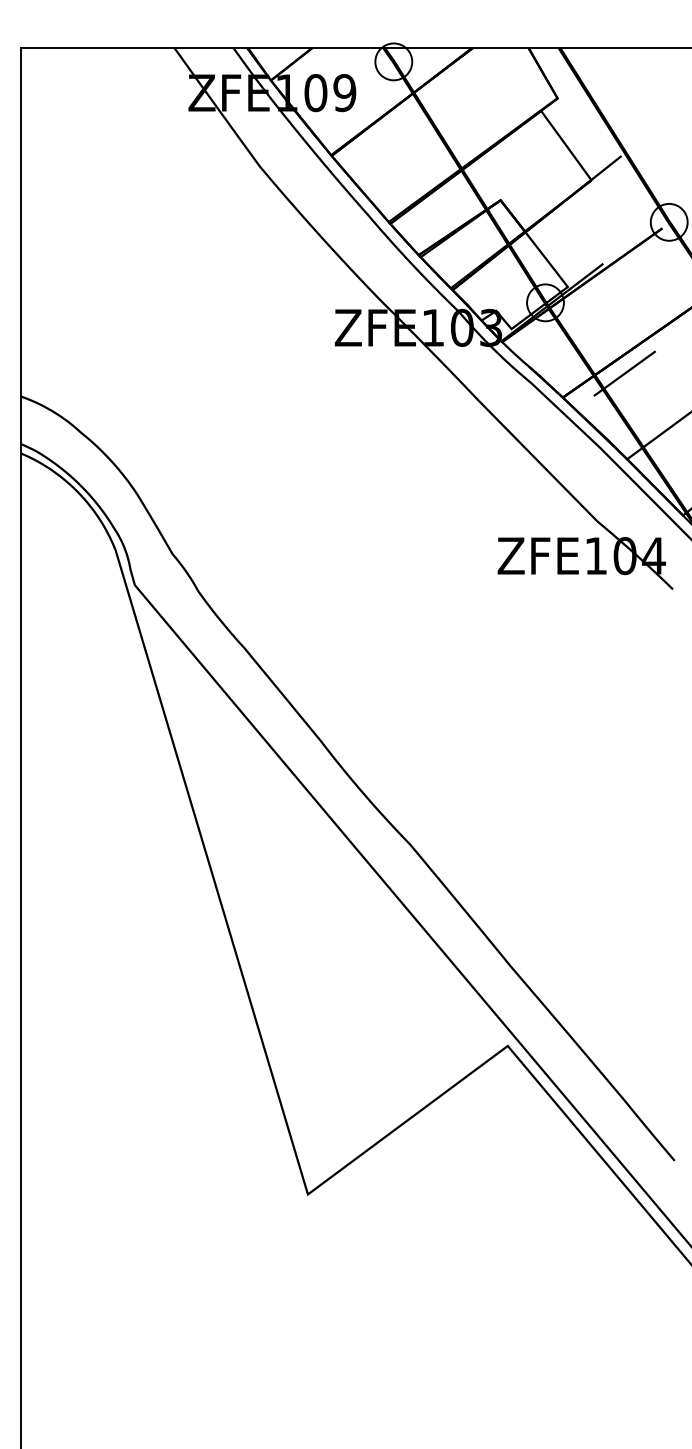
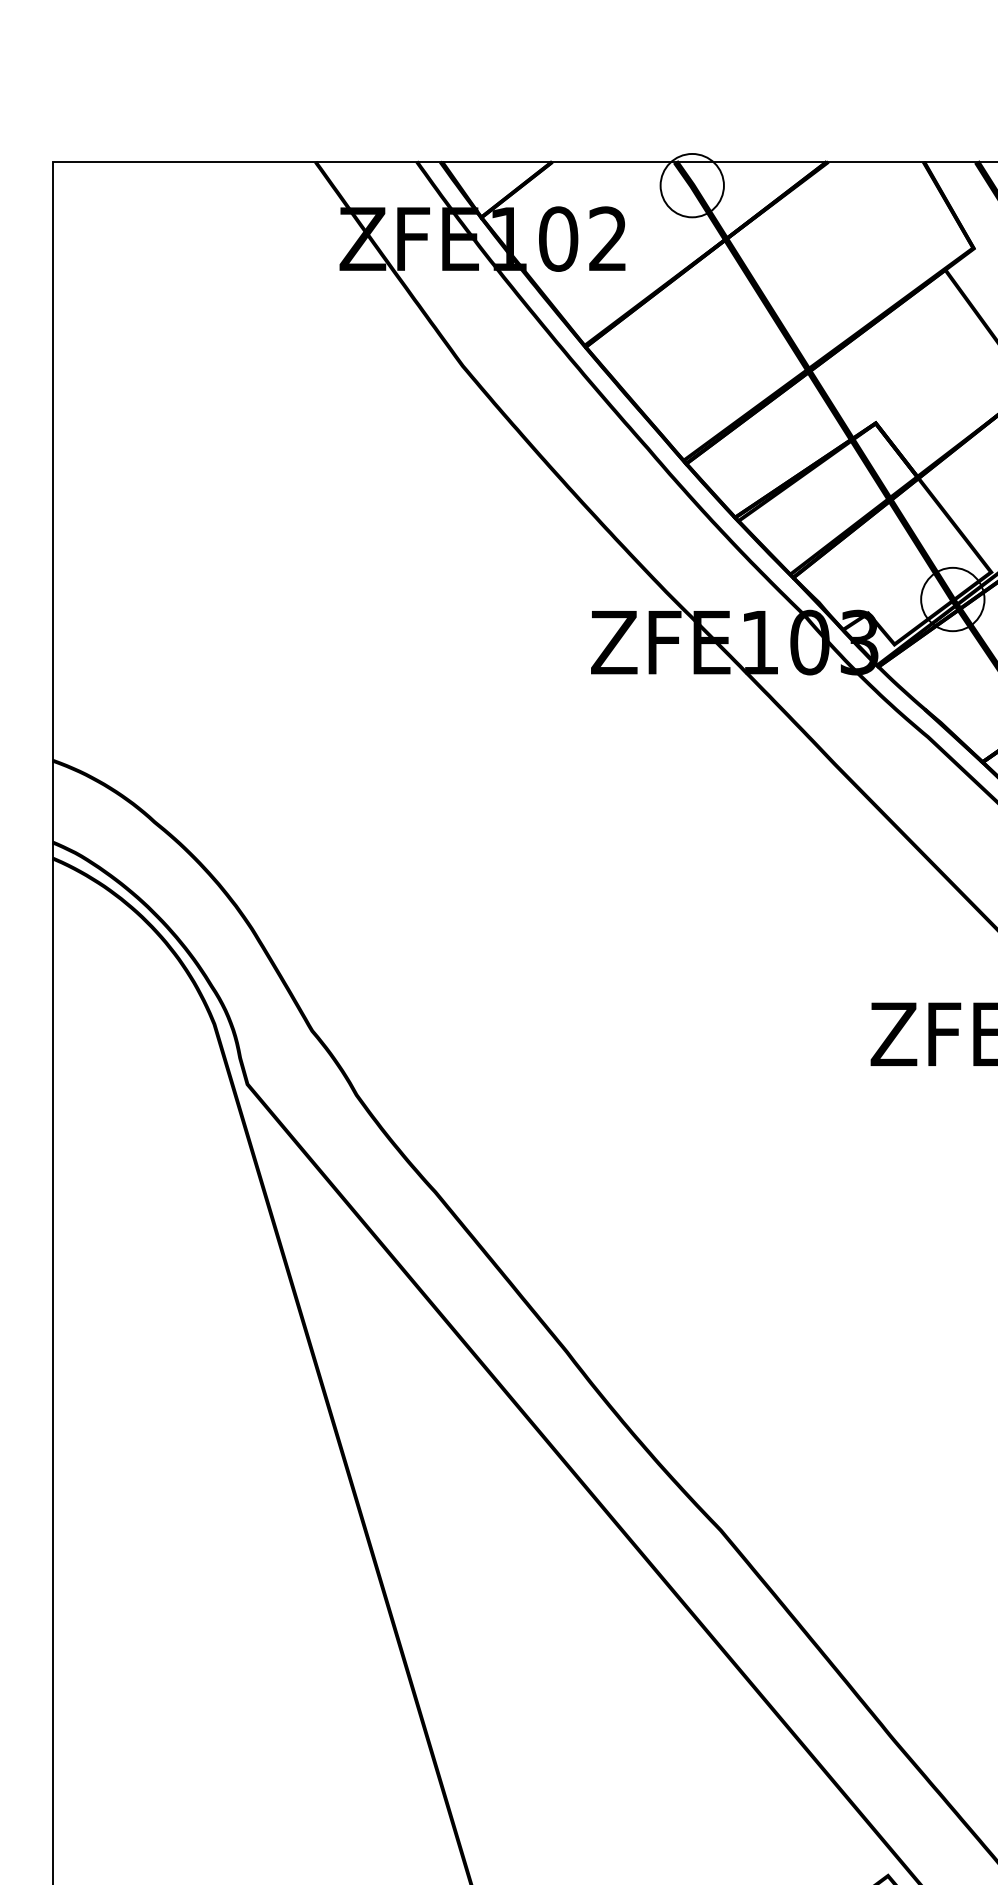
text: (344, 93) -> (607, 239), ZFE109 -> ZFE102

